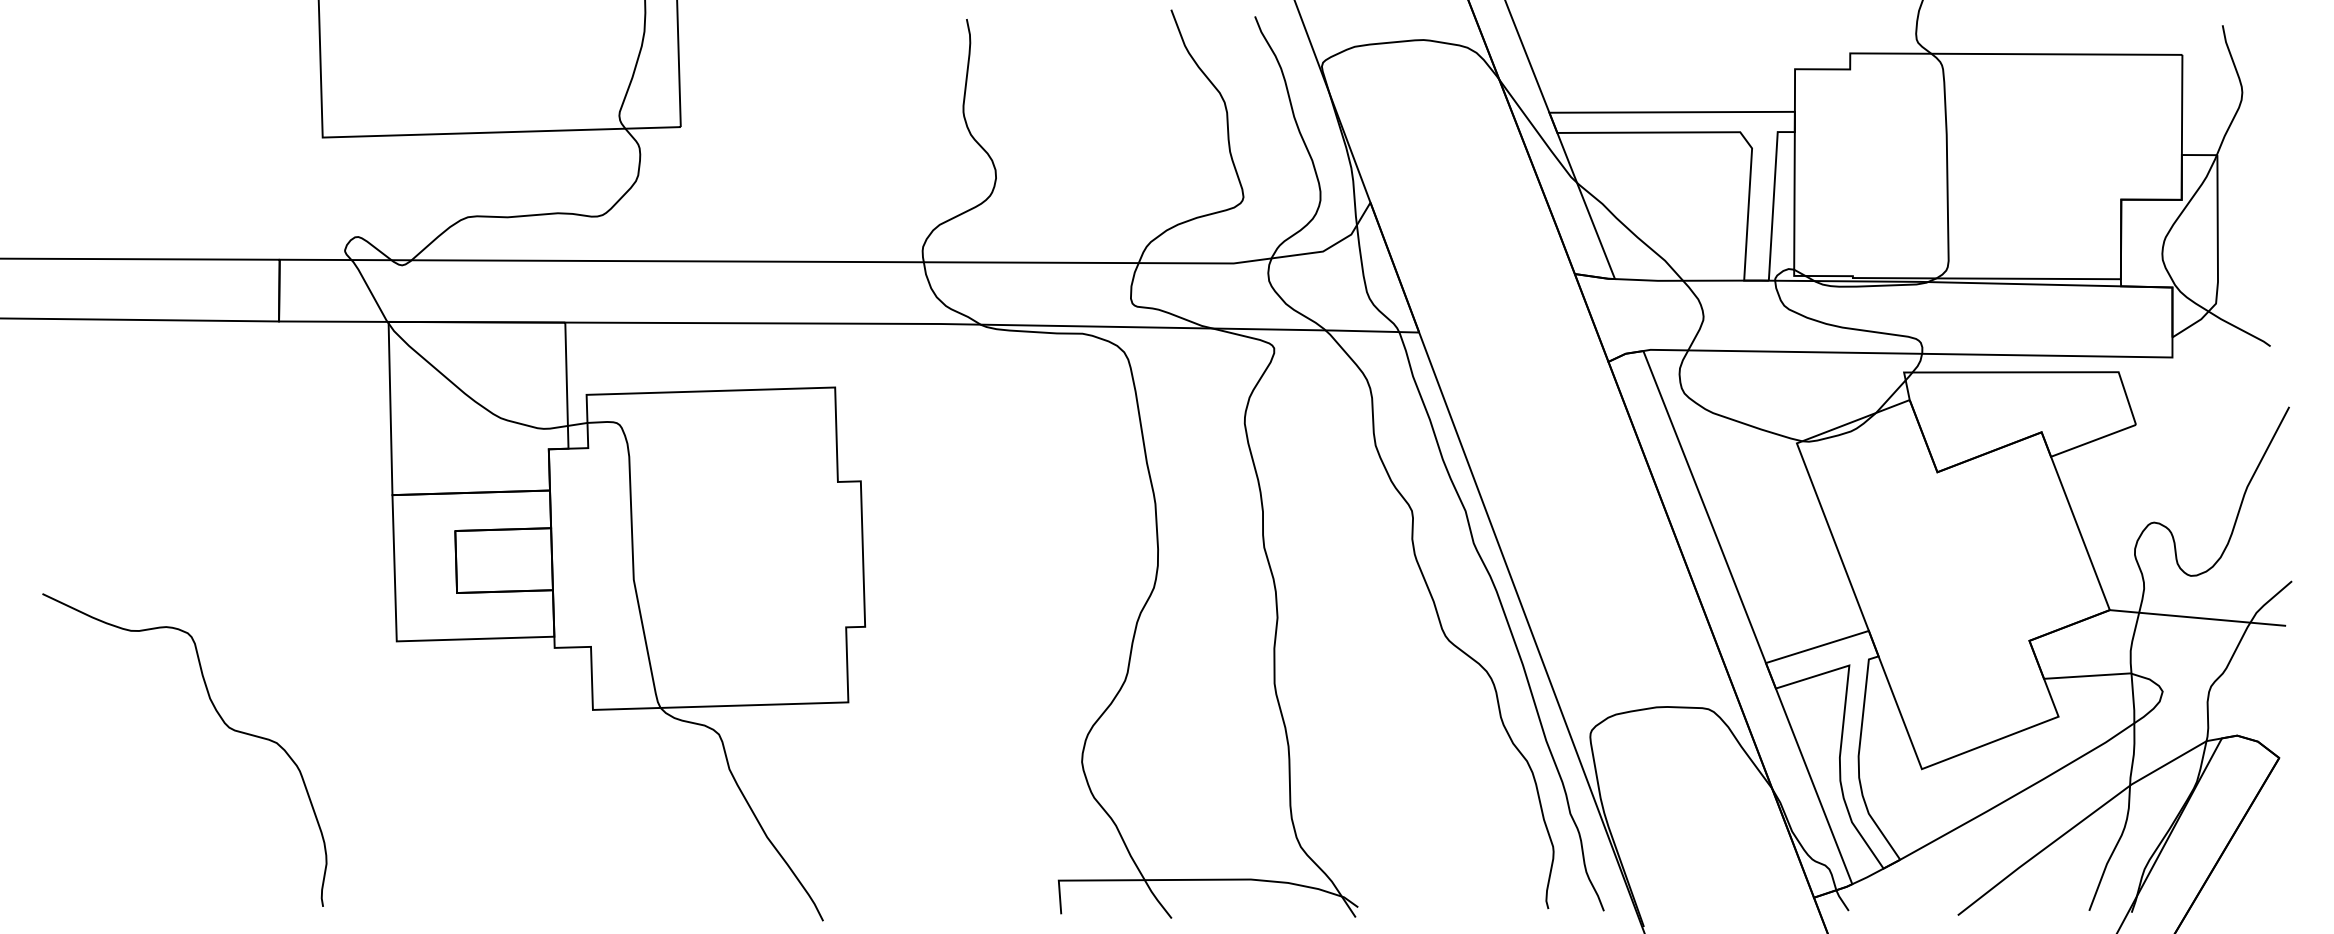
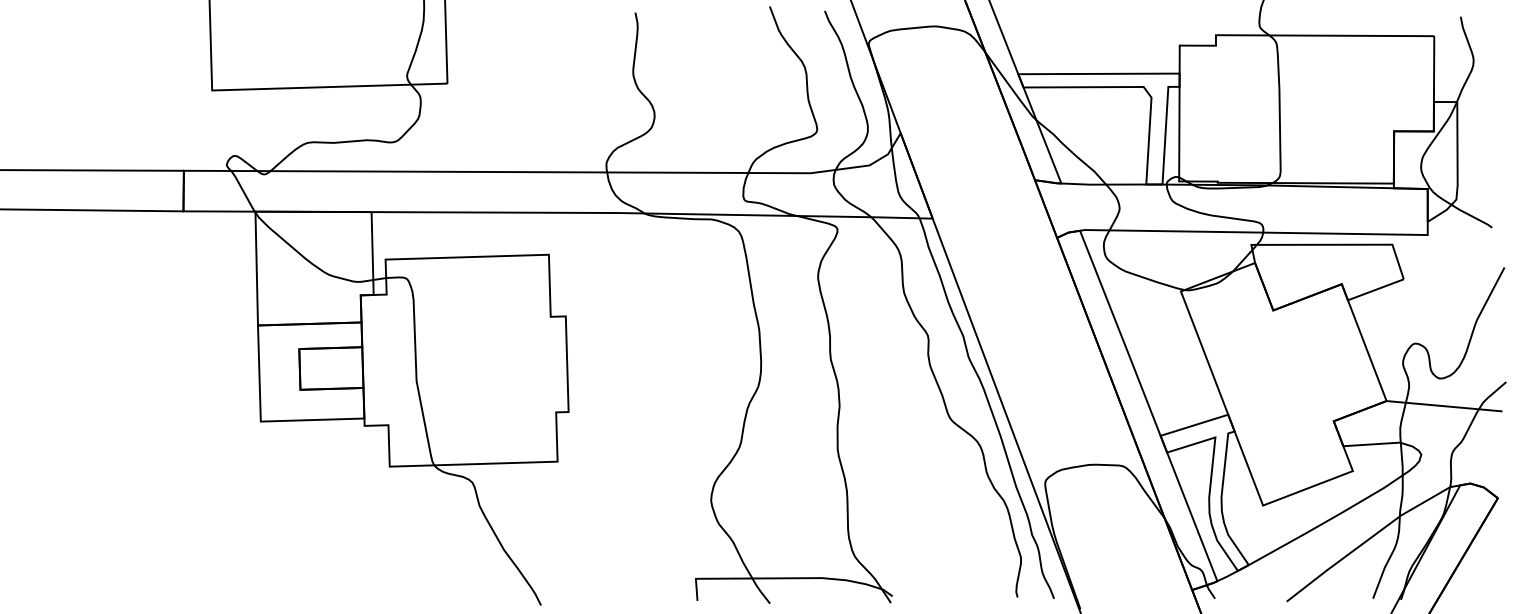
curve: (222, 723) -> (146, 475), removed

